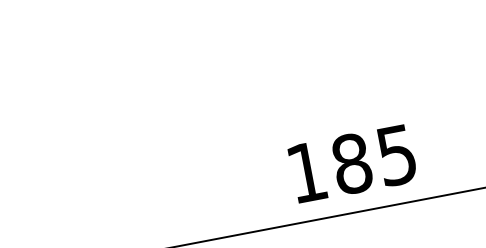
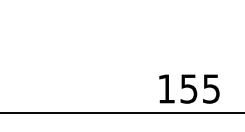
text: (350, 163) -> (188, 88), 185 -> 155

